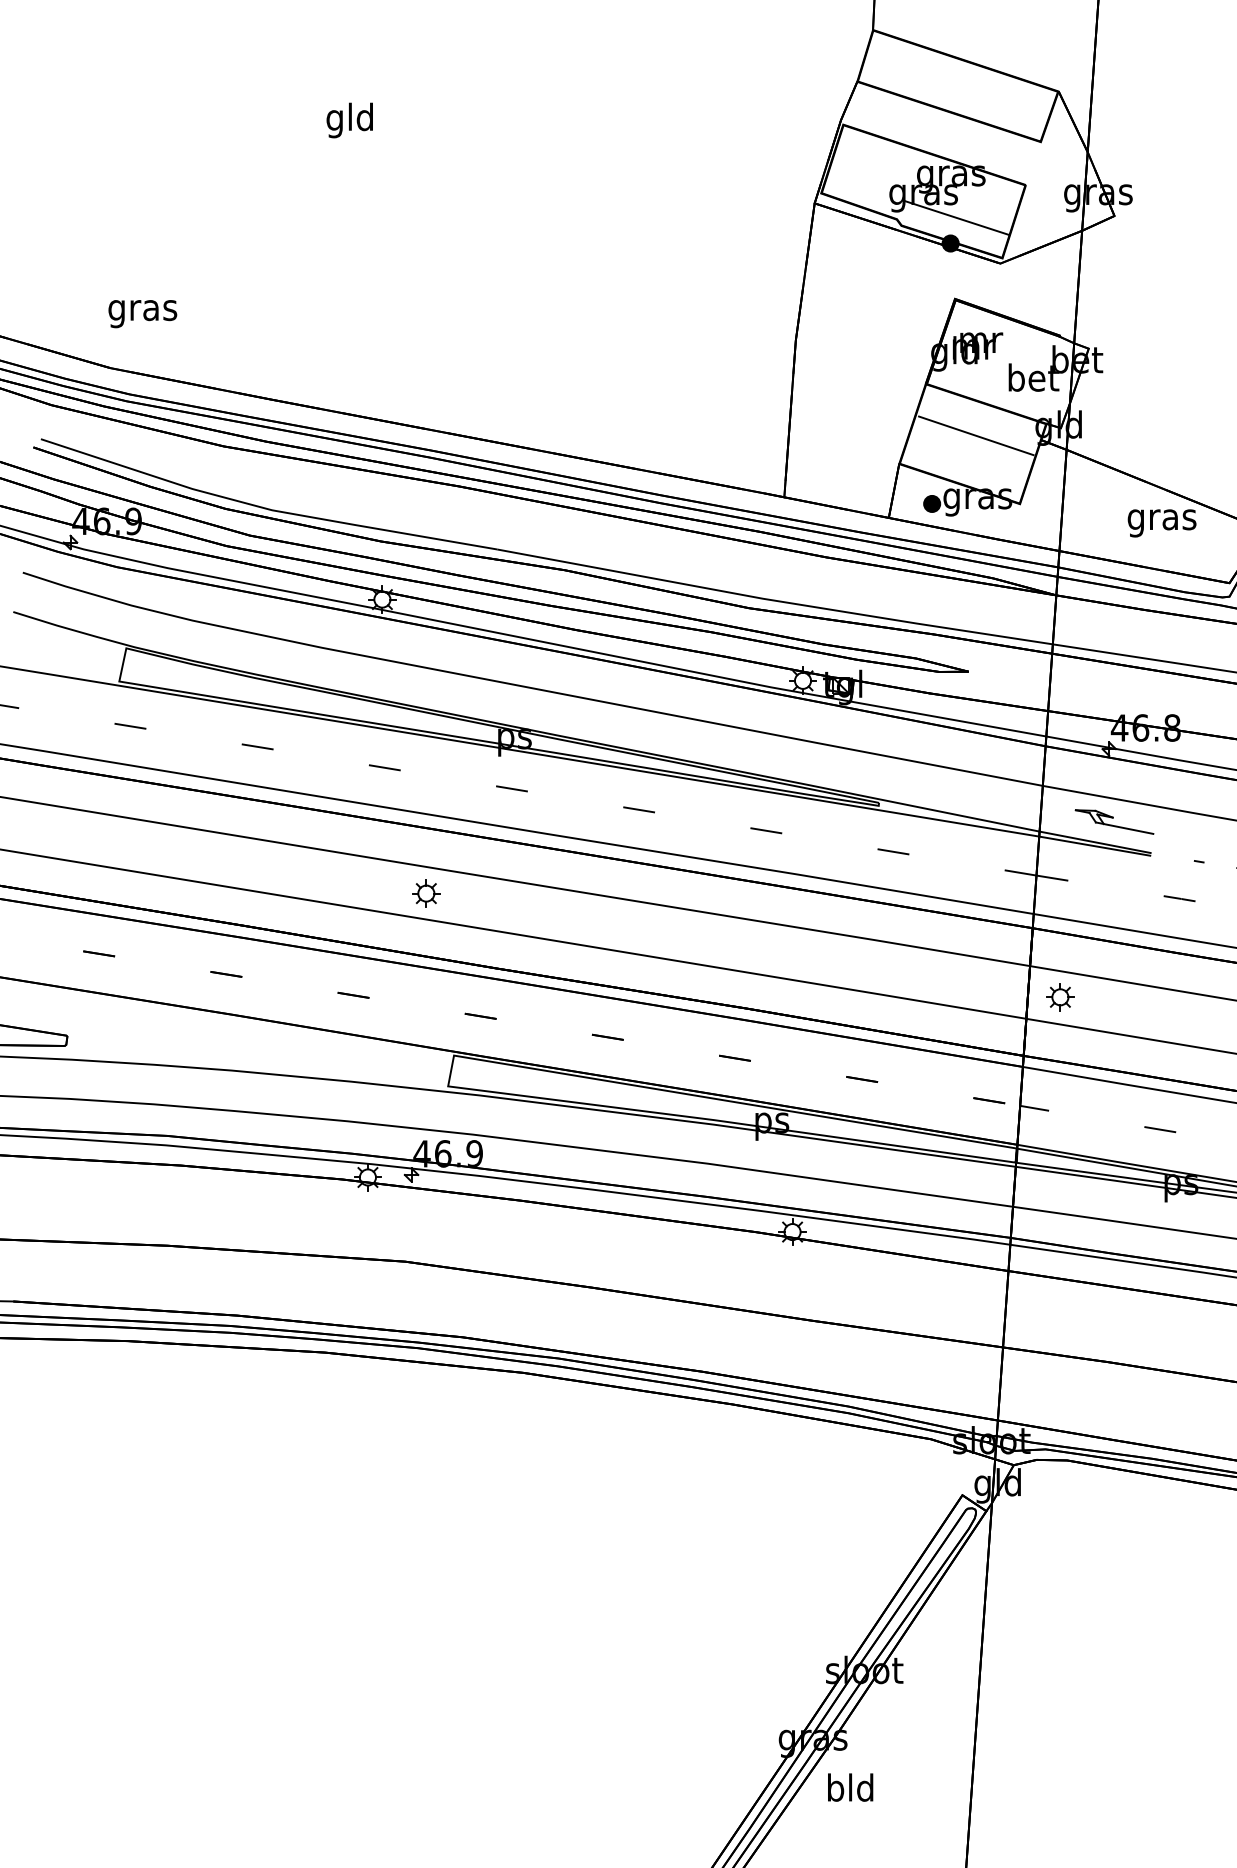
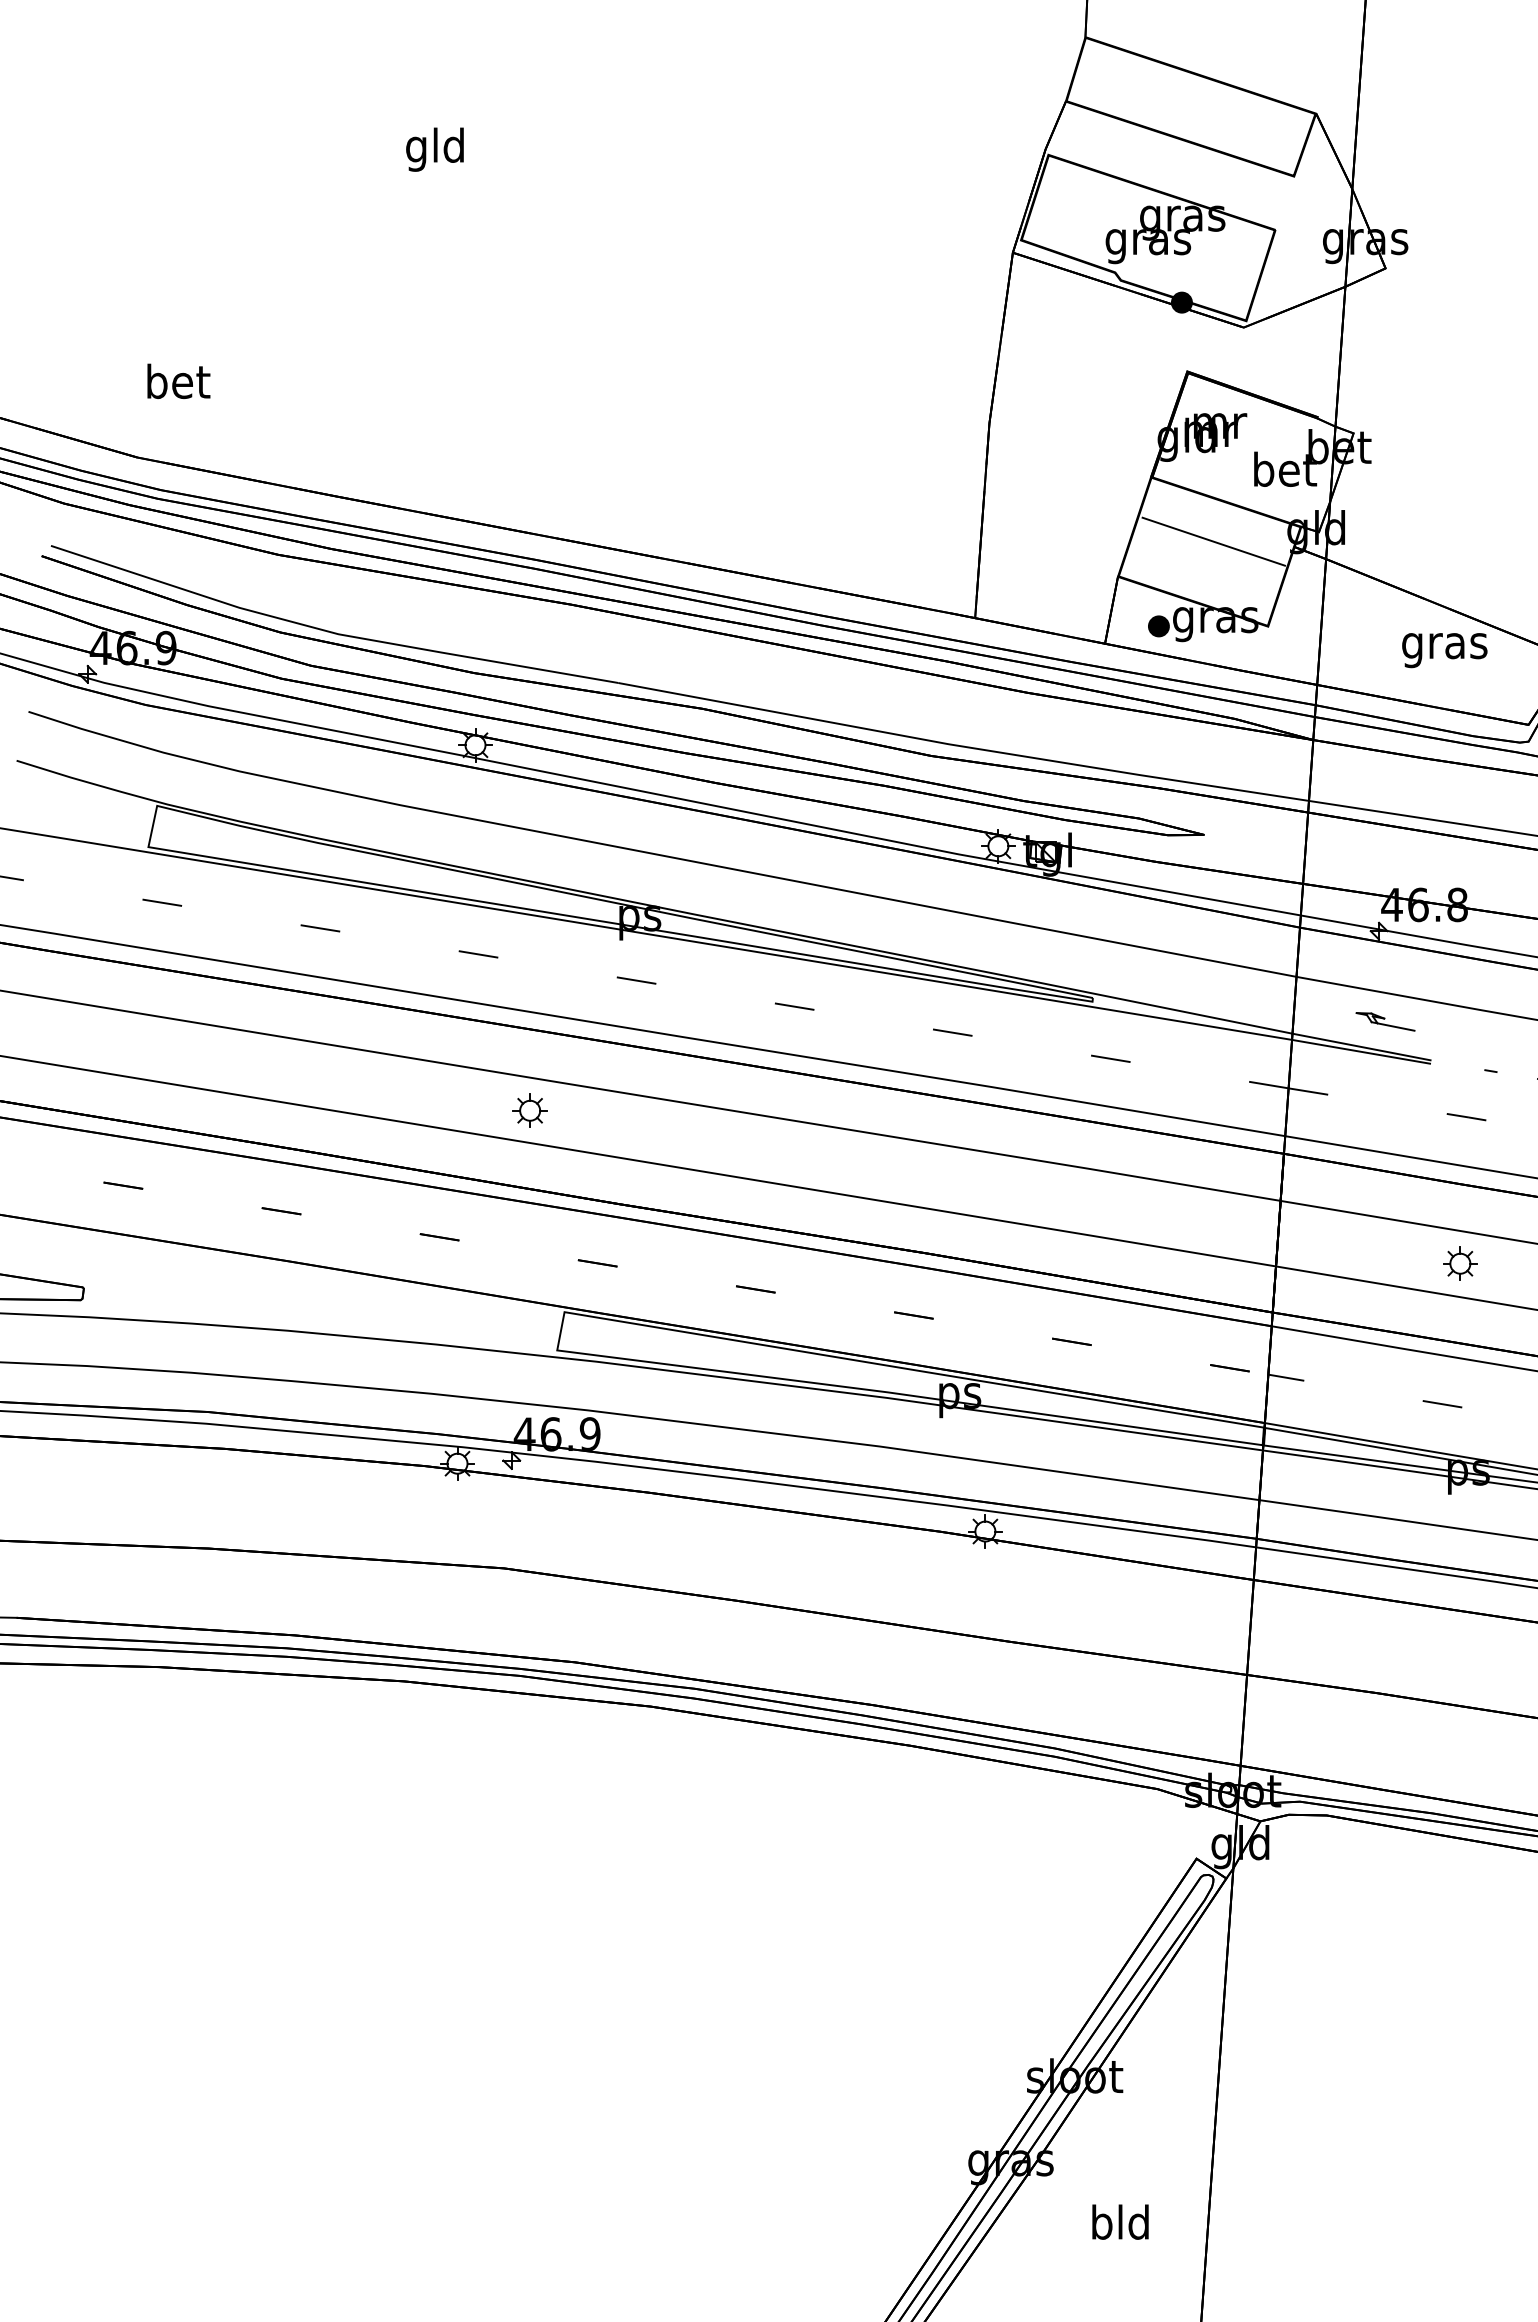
line: (956, 217) -> (1189, 270), removed
text: (142, 310) -> (177, 385), gras -> bet
part: (1114, 821) -> (1385, 1021), size x0.6
part: (1060, 997) -> (1460, 1263), moved
text: (850, 1787) -> (1120, 2221), moved

